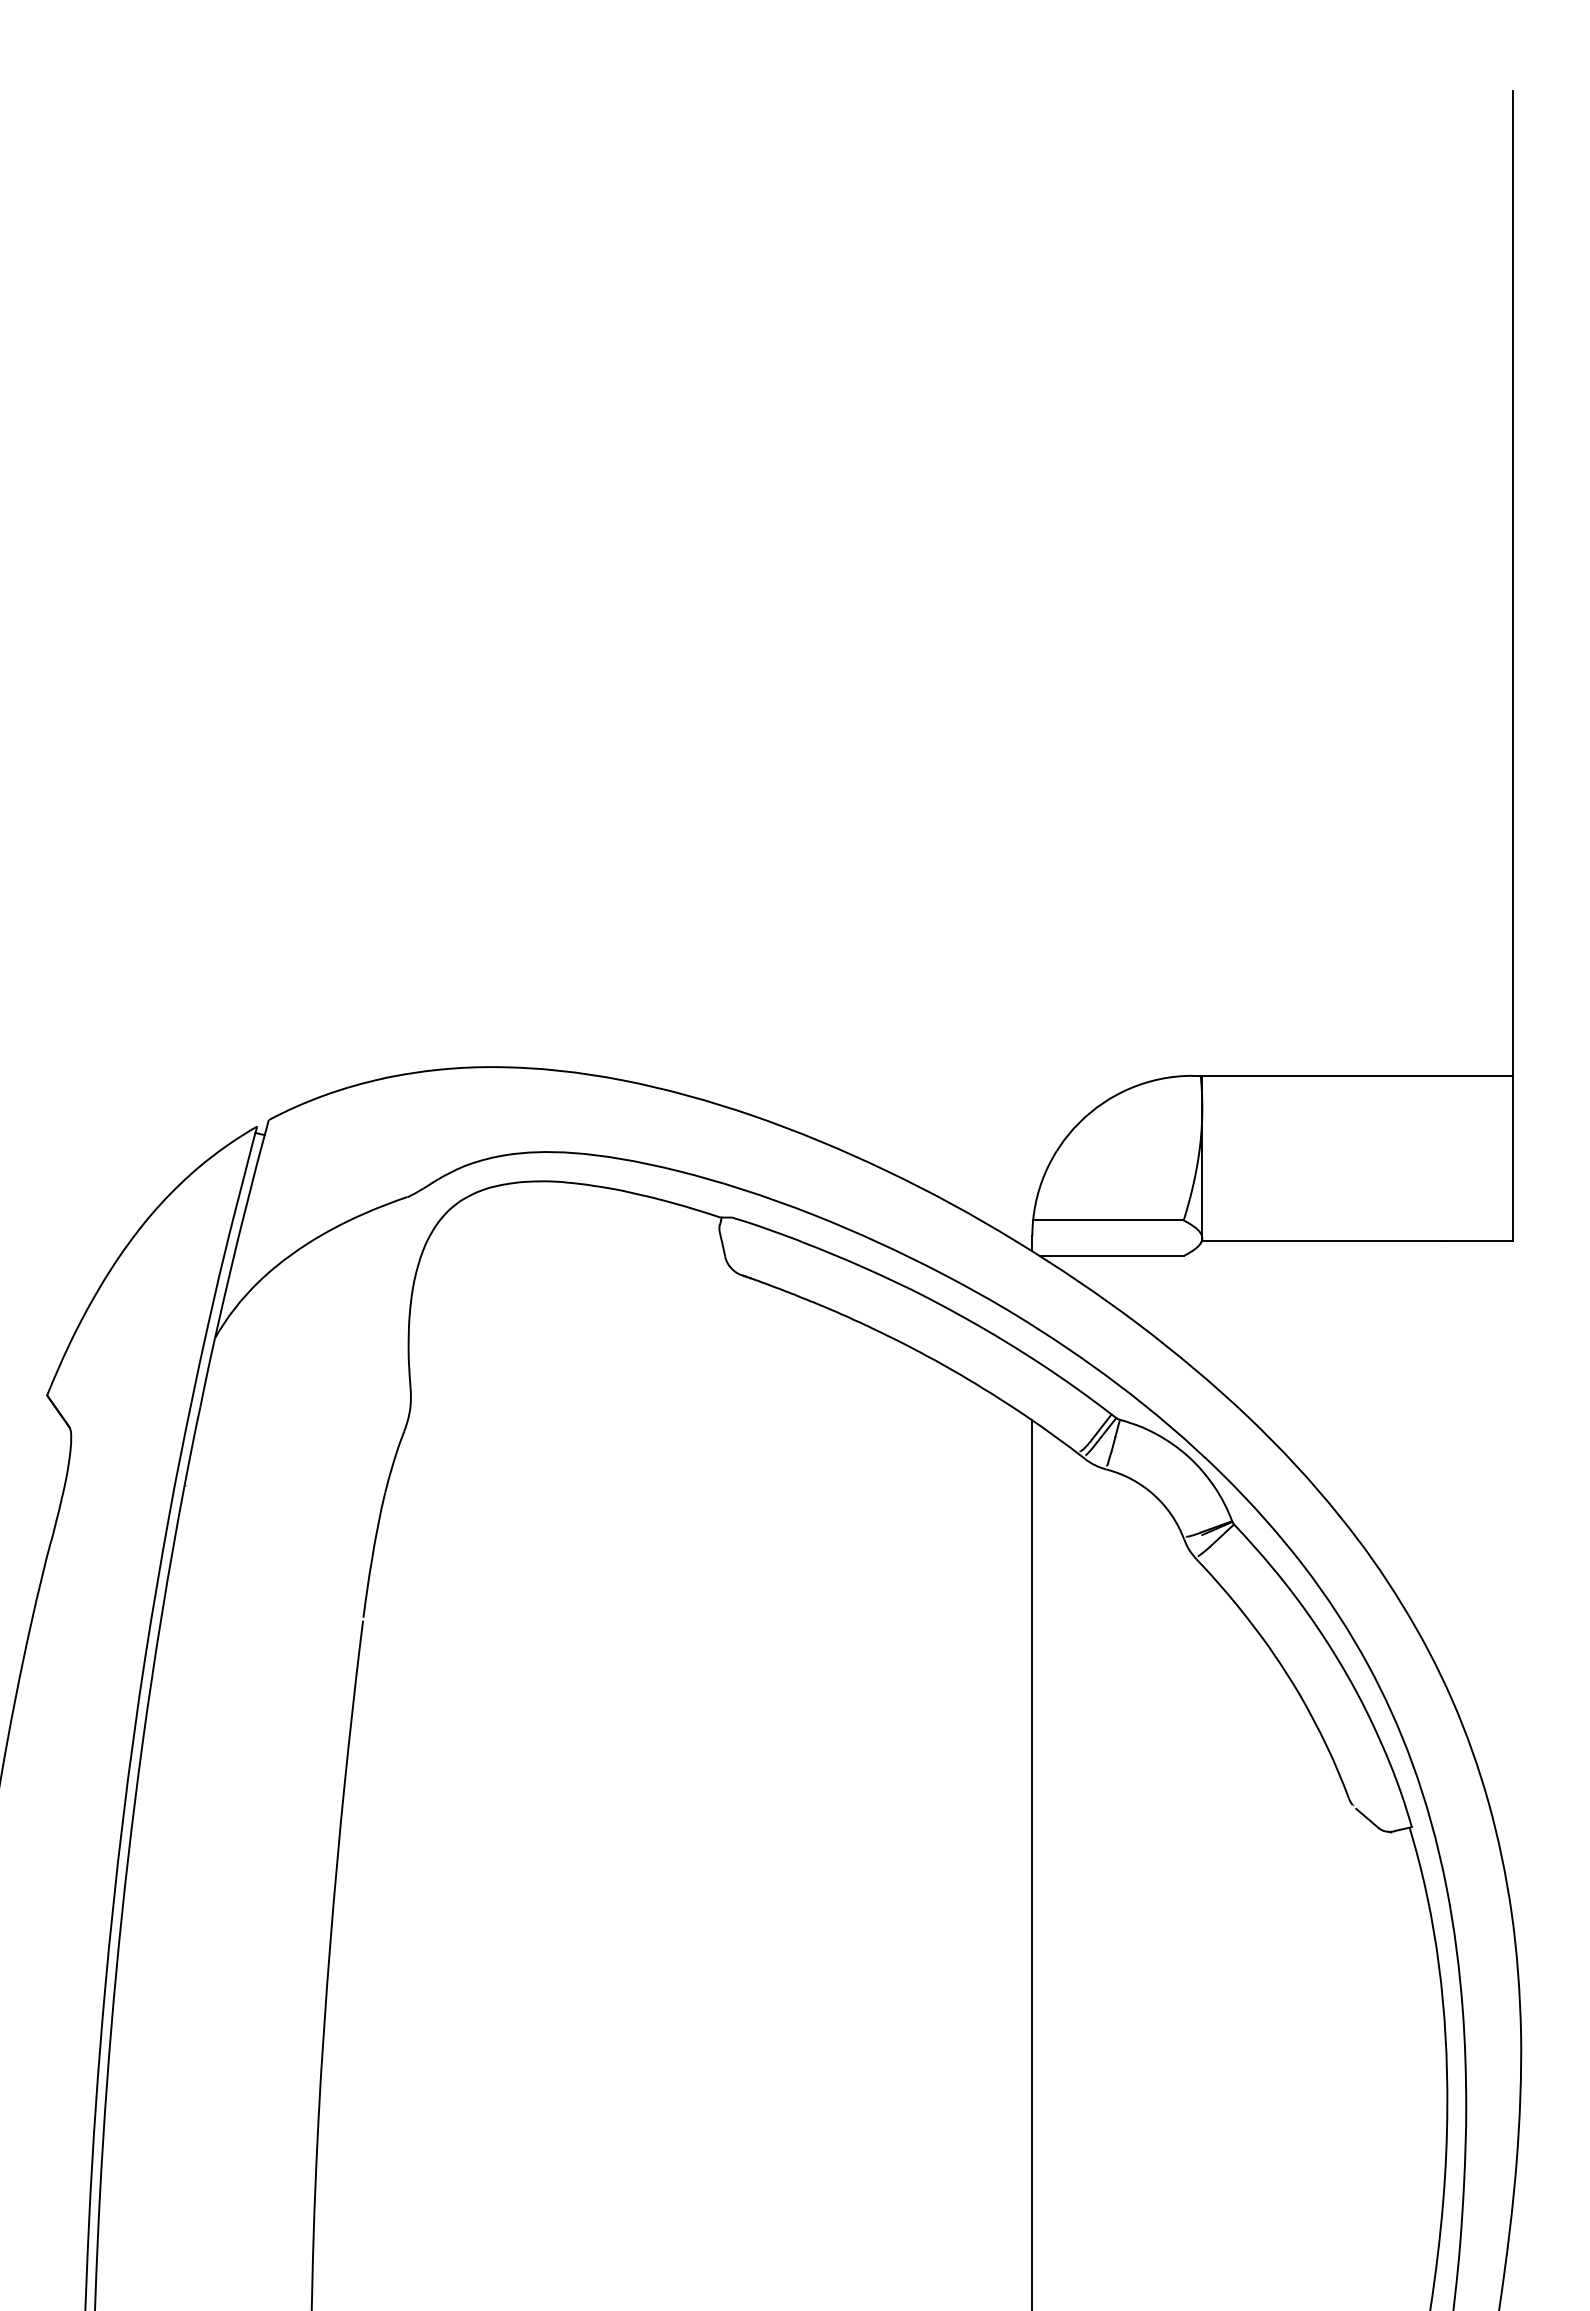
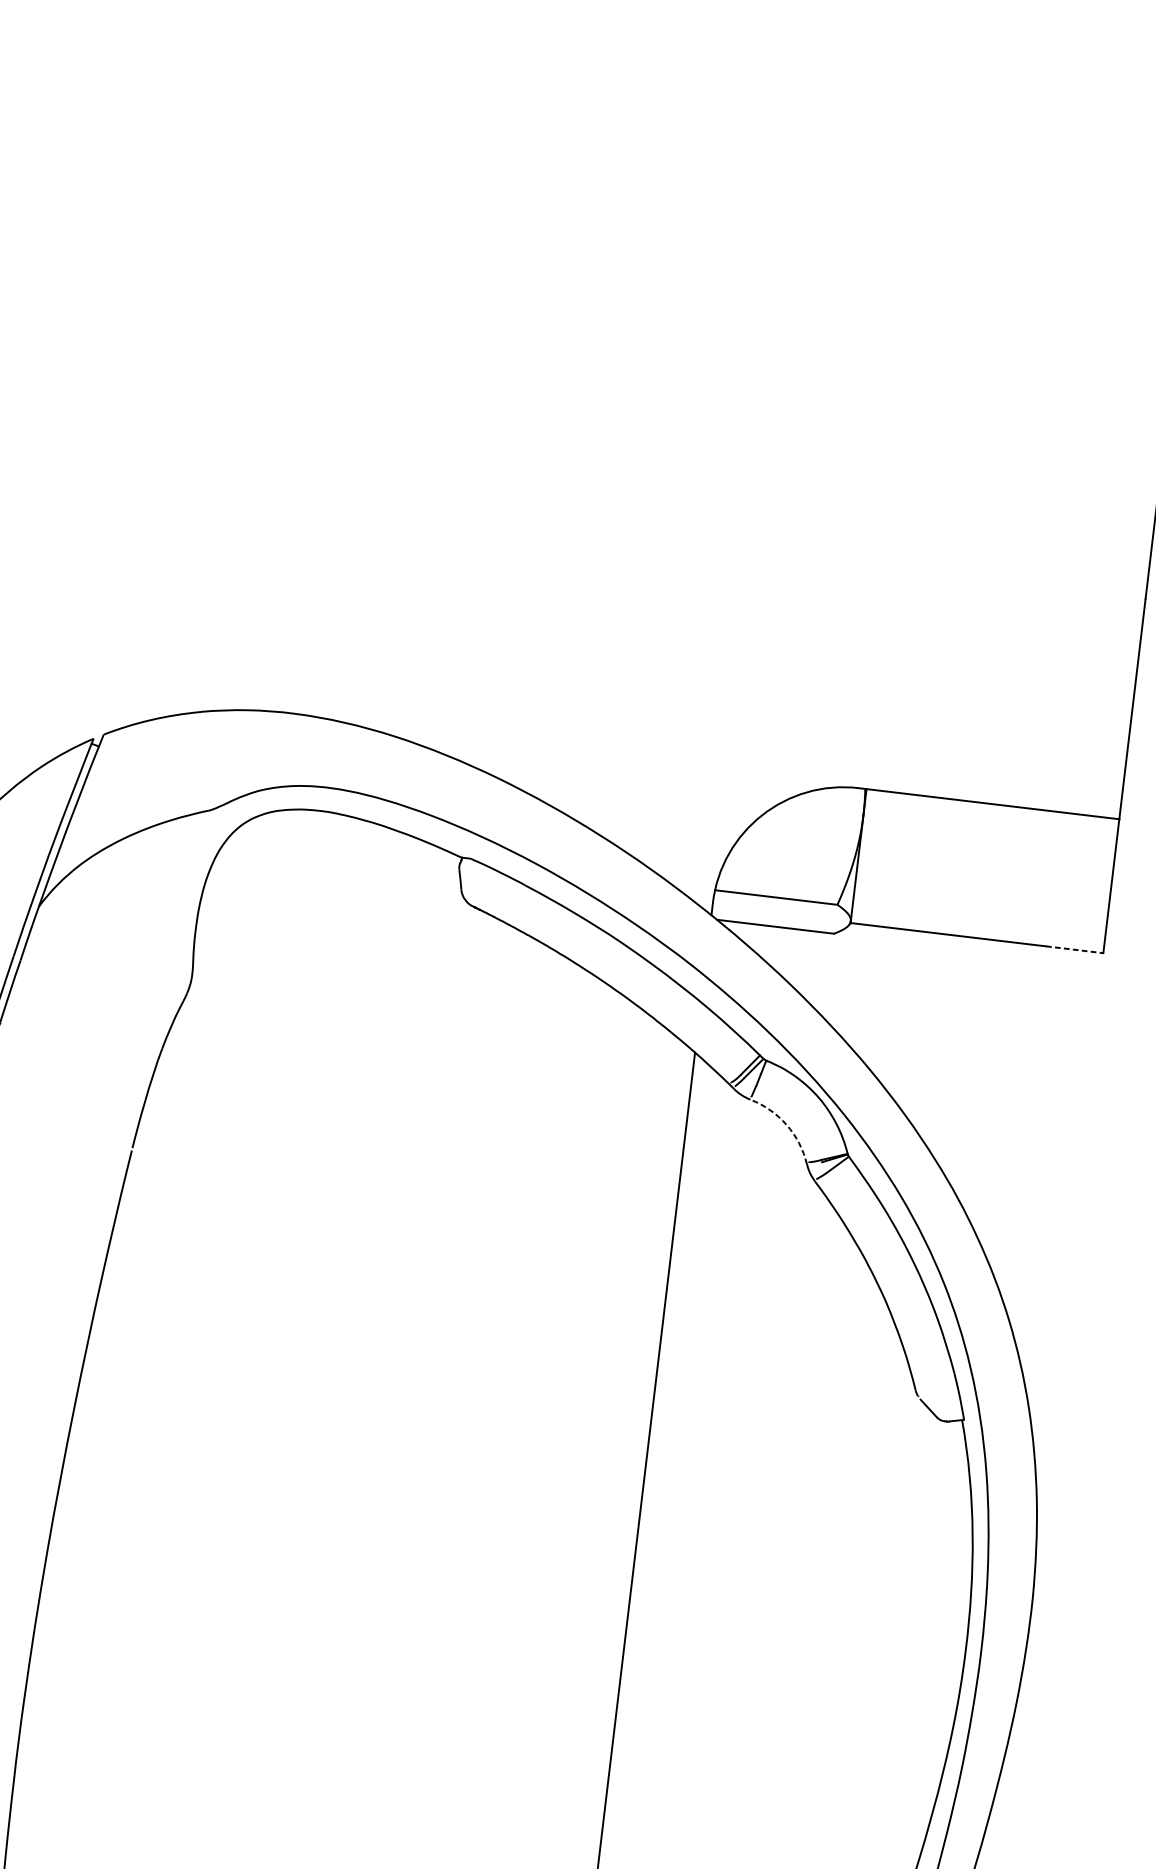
line: (1478, 1240) -> (1075, 949), solid -> dashed
arc: (1154, 1494) -> (787, 1124), solid -> dashed

